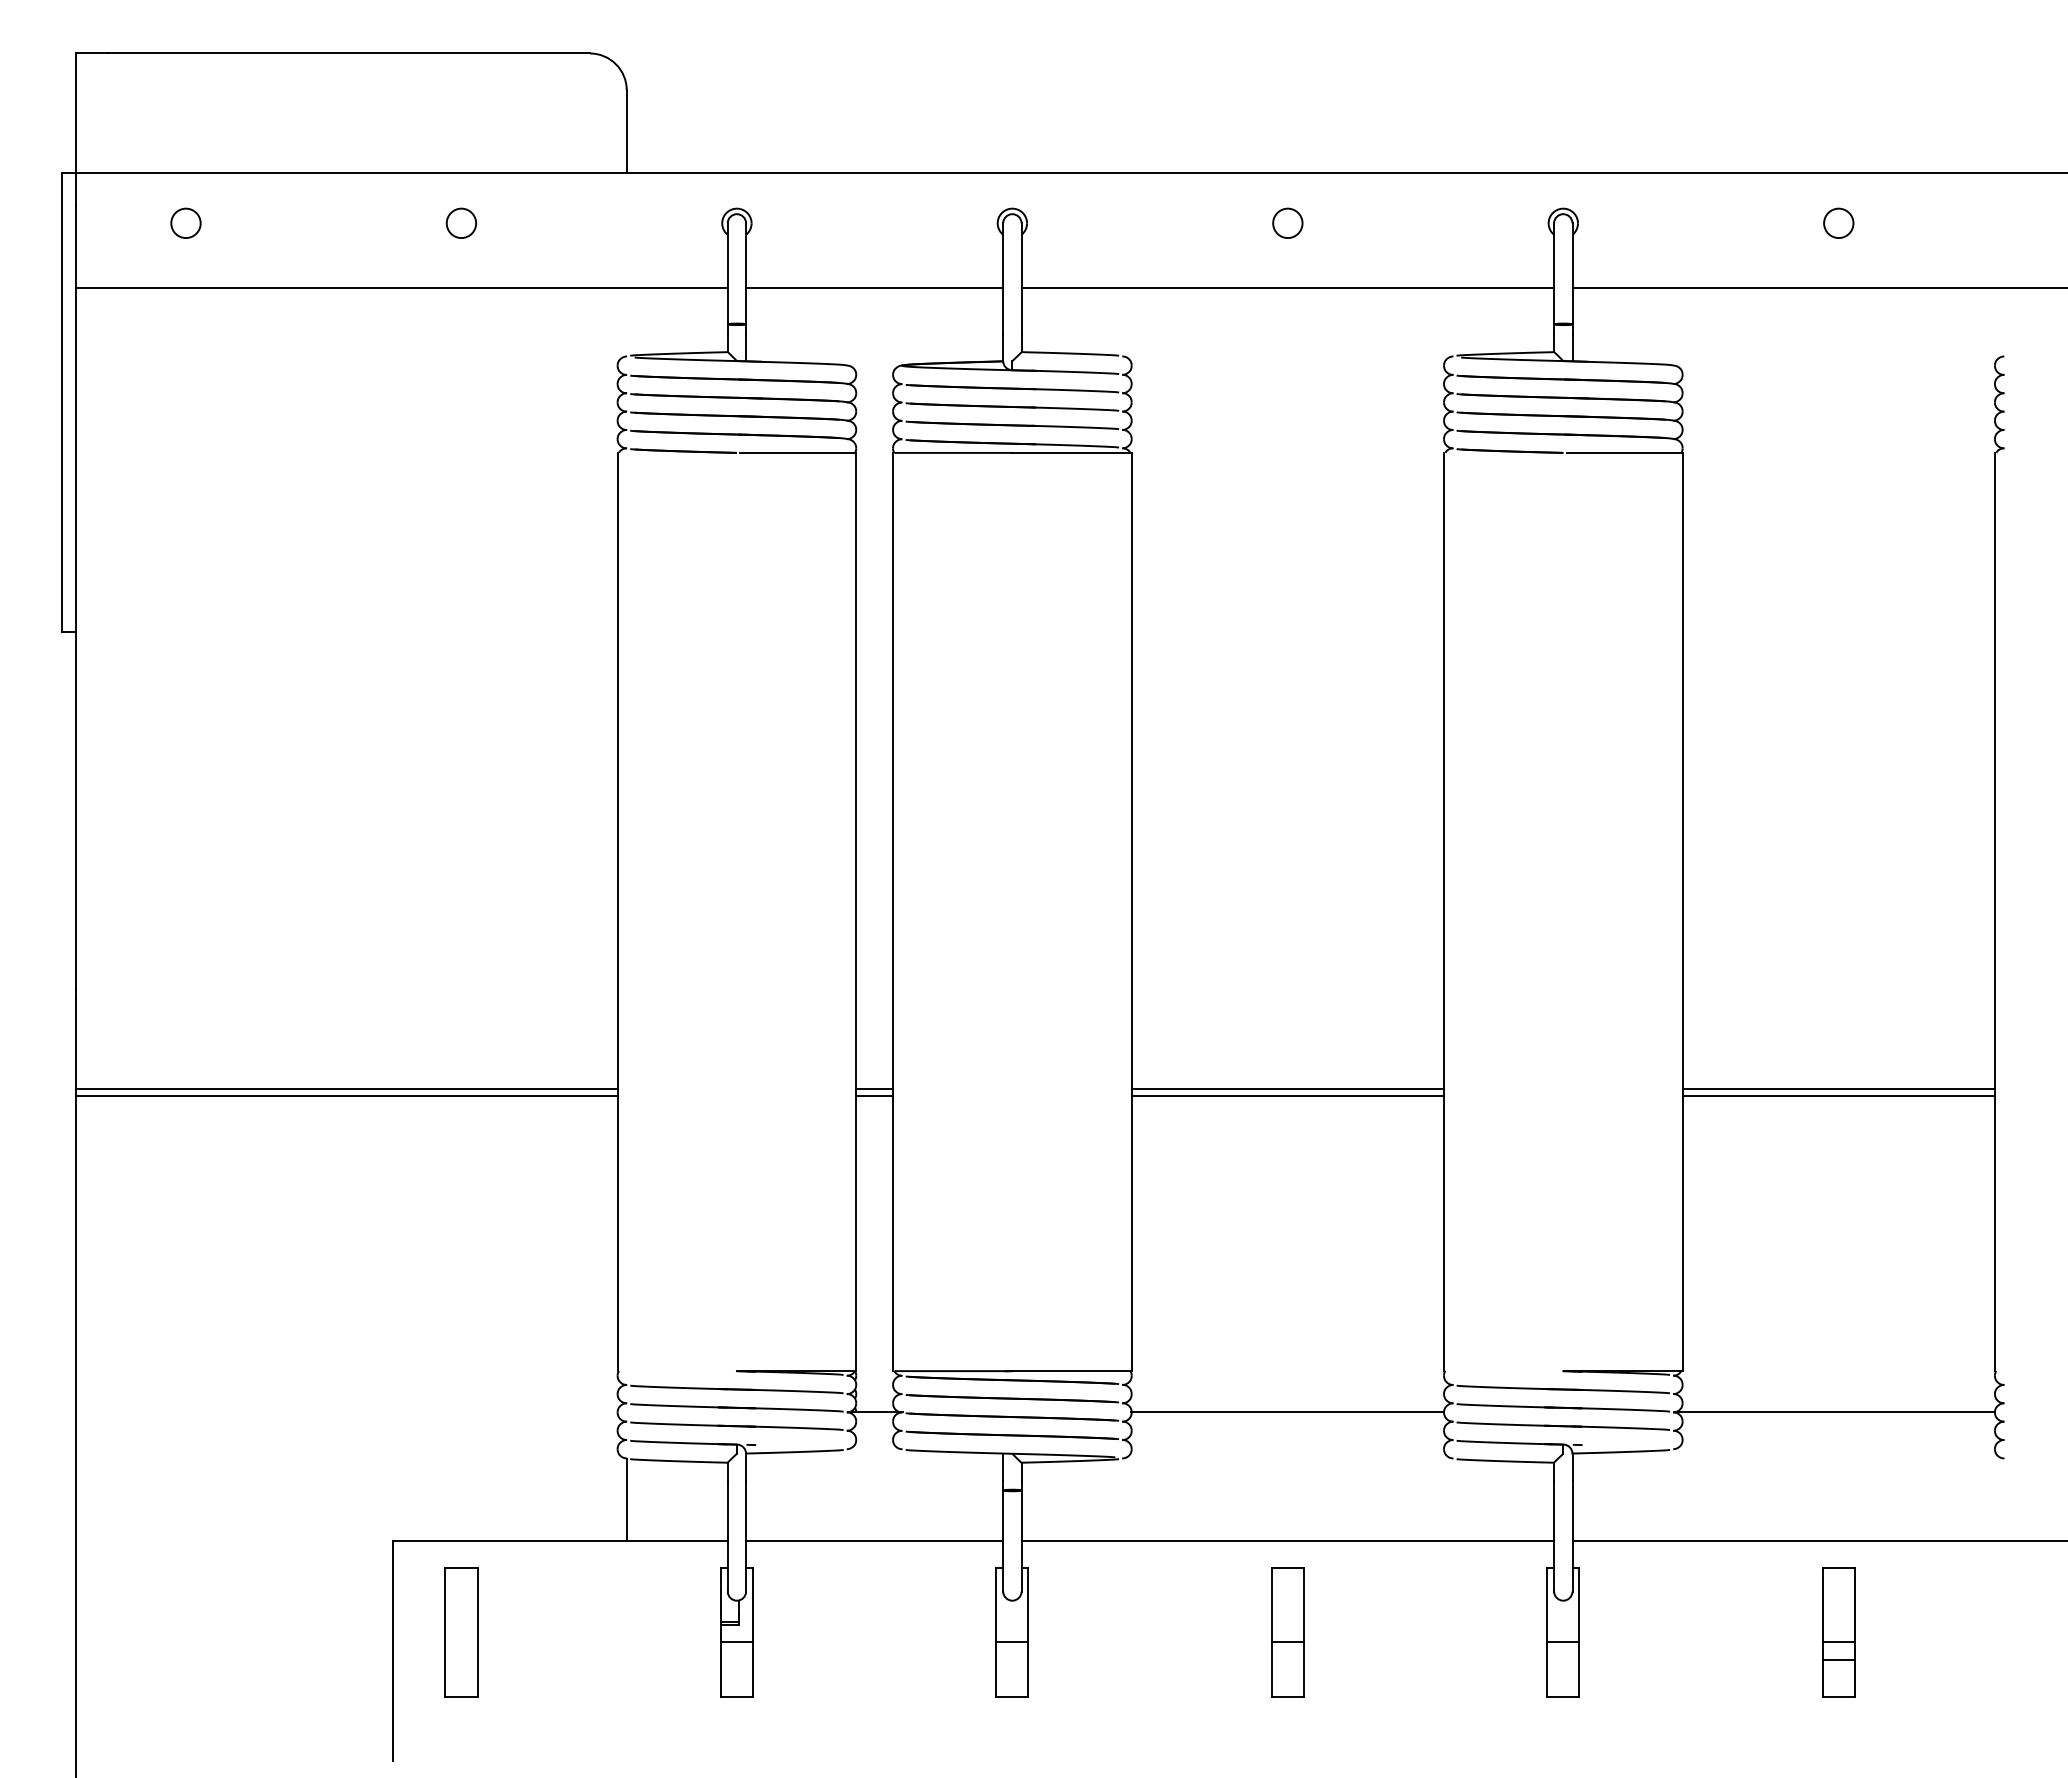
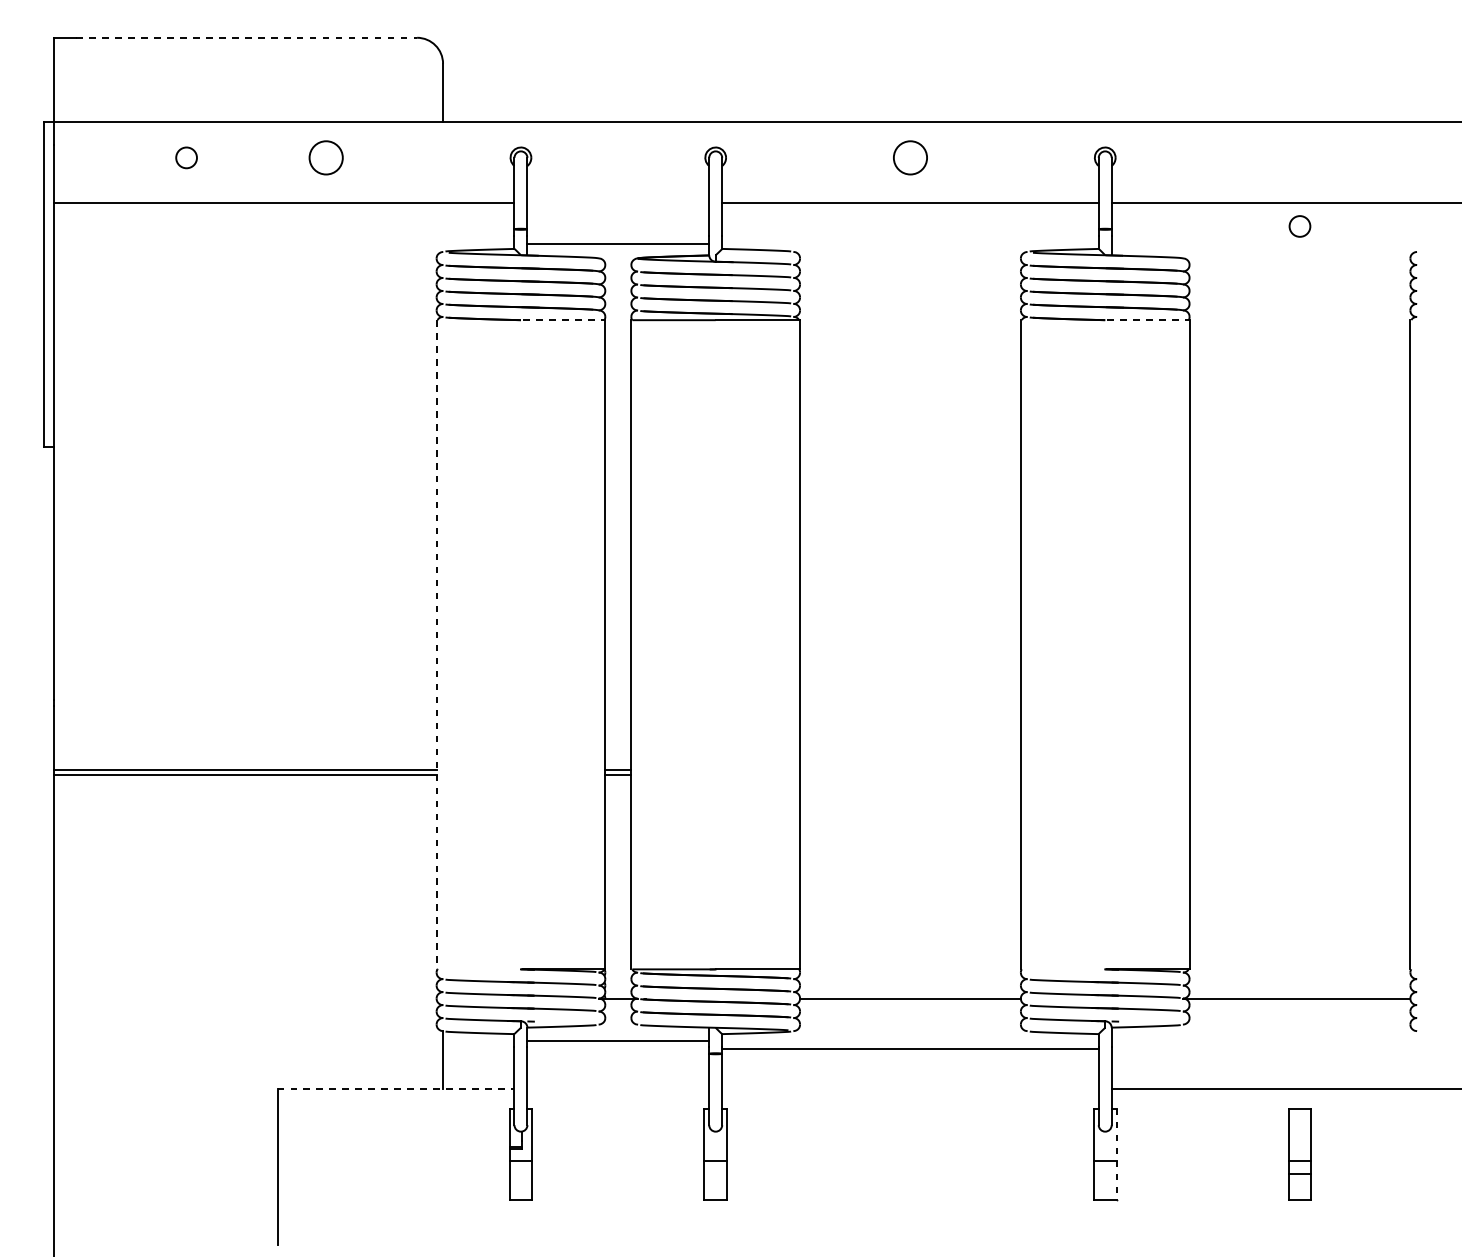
line: (349, 53) -> (247, 37), solid -> dashed
circle: (185, 222) -> (186, 157), moved
circle: (1838, 222) -> (1299, 225), moved
circle: (461, 223) -> (326, 157), size x1.6
circle: (1287, 223) -> (910, 157), size x1.6
line: (874, 287) -> (618, 243), moved
line: (798, 452) -> (564, 319), solid -> dashed
line: (1625, 452) -> (1149, 319), solid -> dashed
line: (617, 912) -> (436, 645), solid -> dashed
line: (1287, 1088) -> (910, 769), removed
line: (1838, 1088) -> (1299, 769), removed
line: (1287, 1095) -> (910, 774), removed
line: (1838, 1095) -> (1299, 774), removed
line: (560, 1540) -> (396, 1089), solid -> dashed
line: (874, 1540) -> (618, 1041), moved
line: (1287, 1540) -> (910, 1048), moved
part: (461, 1632) -> (326, 1154), removed
part: (1287, 1632) -> (910, 1154), removed
line: (1579, 1633) -> (1116, 1154), solid -> dashed

